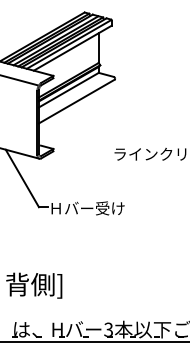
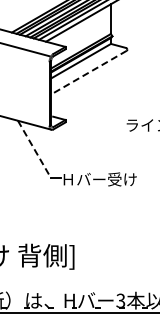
line: (76, 101) -> (88, 72), solid -> dashed
line: (22, 178) -> (34, 149), solid -> dashed

